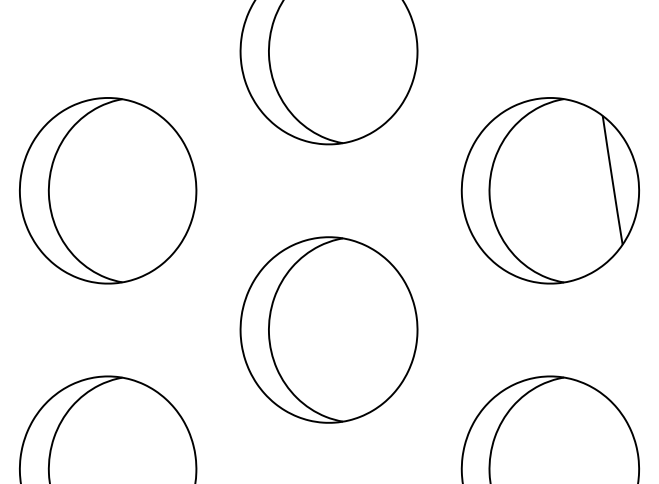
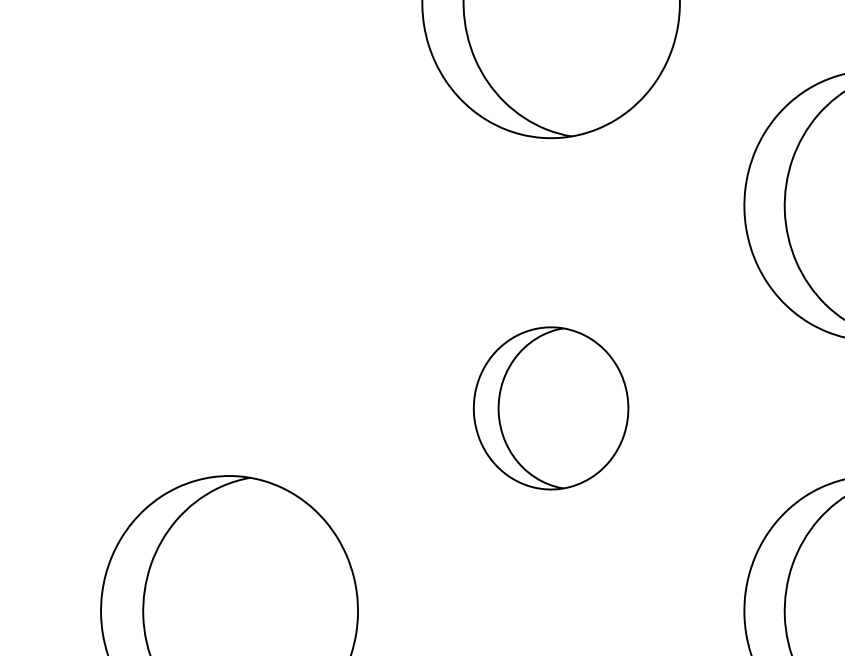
part: (108, 190) -> (230, 205), removed
part: (328, 329) -> (550, 407), size x0.6

